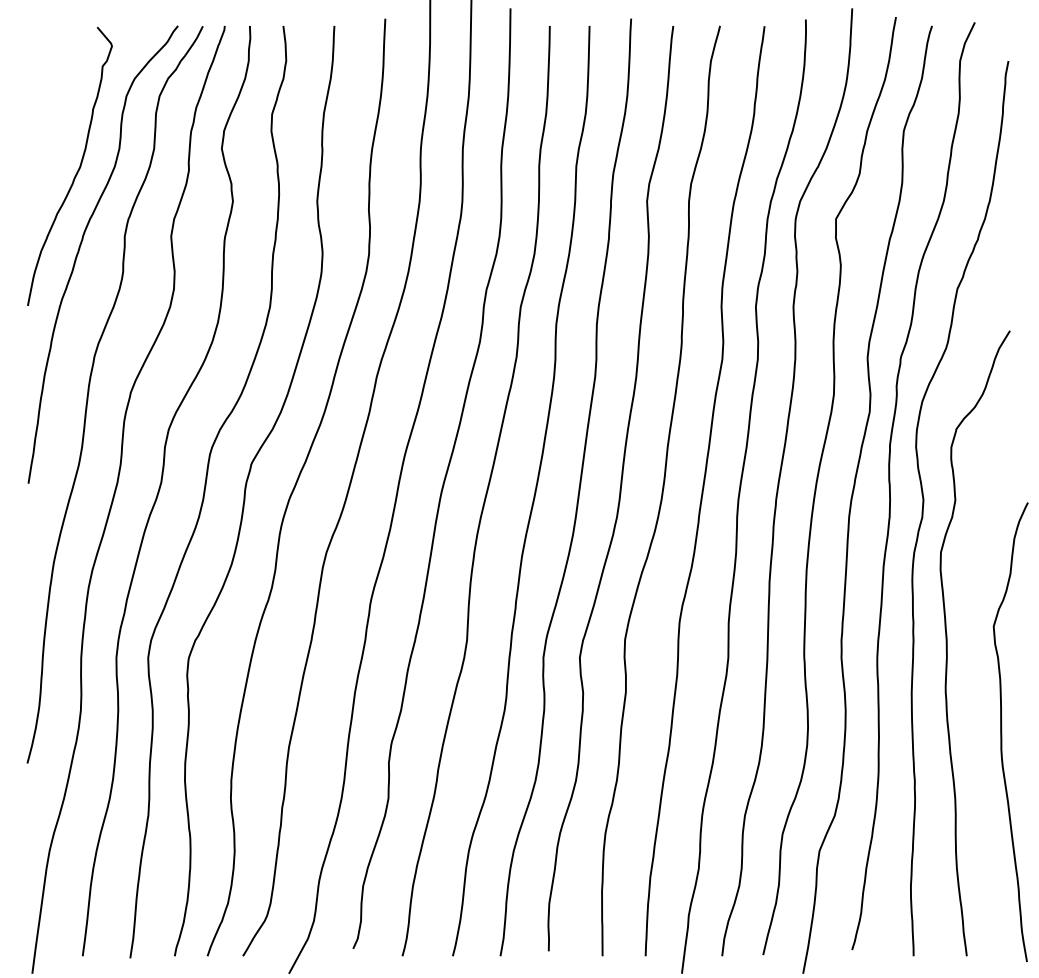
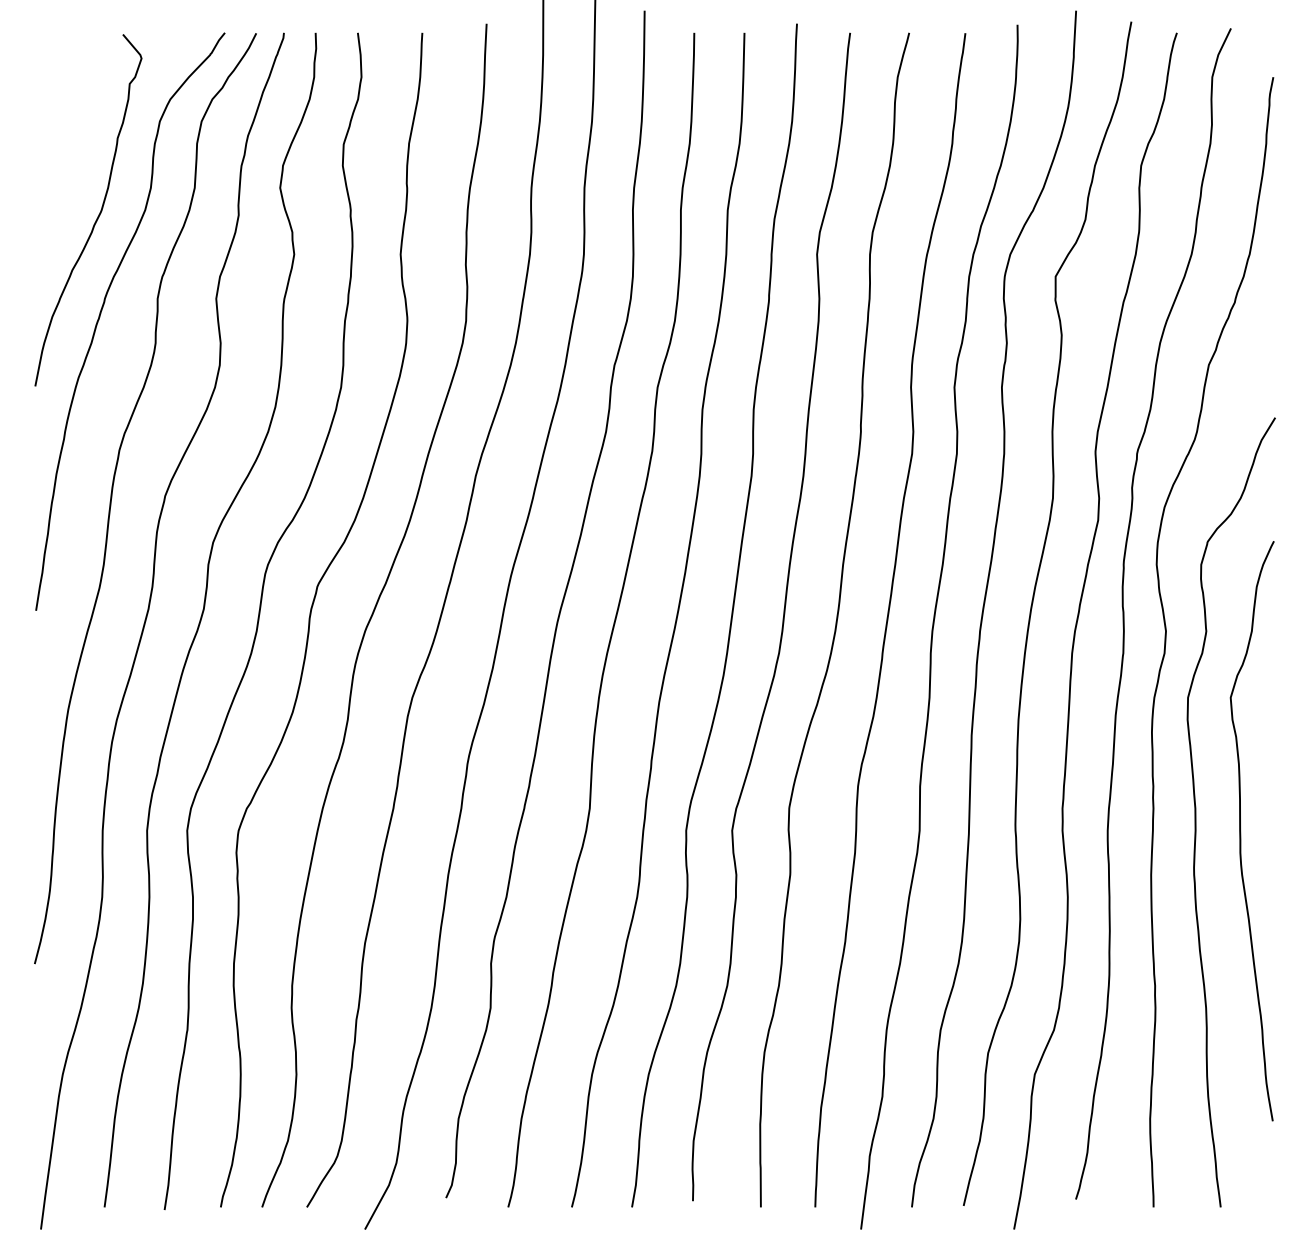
curve: (1002, 732) -> (1241, 831), moved

